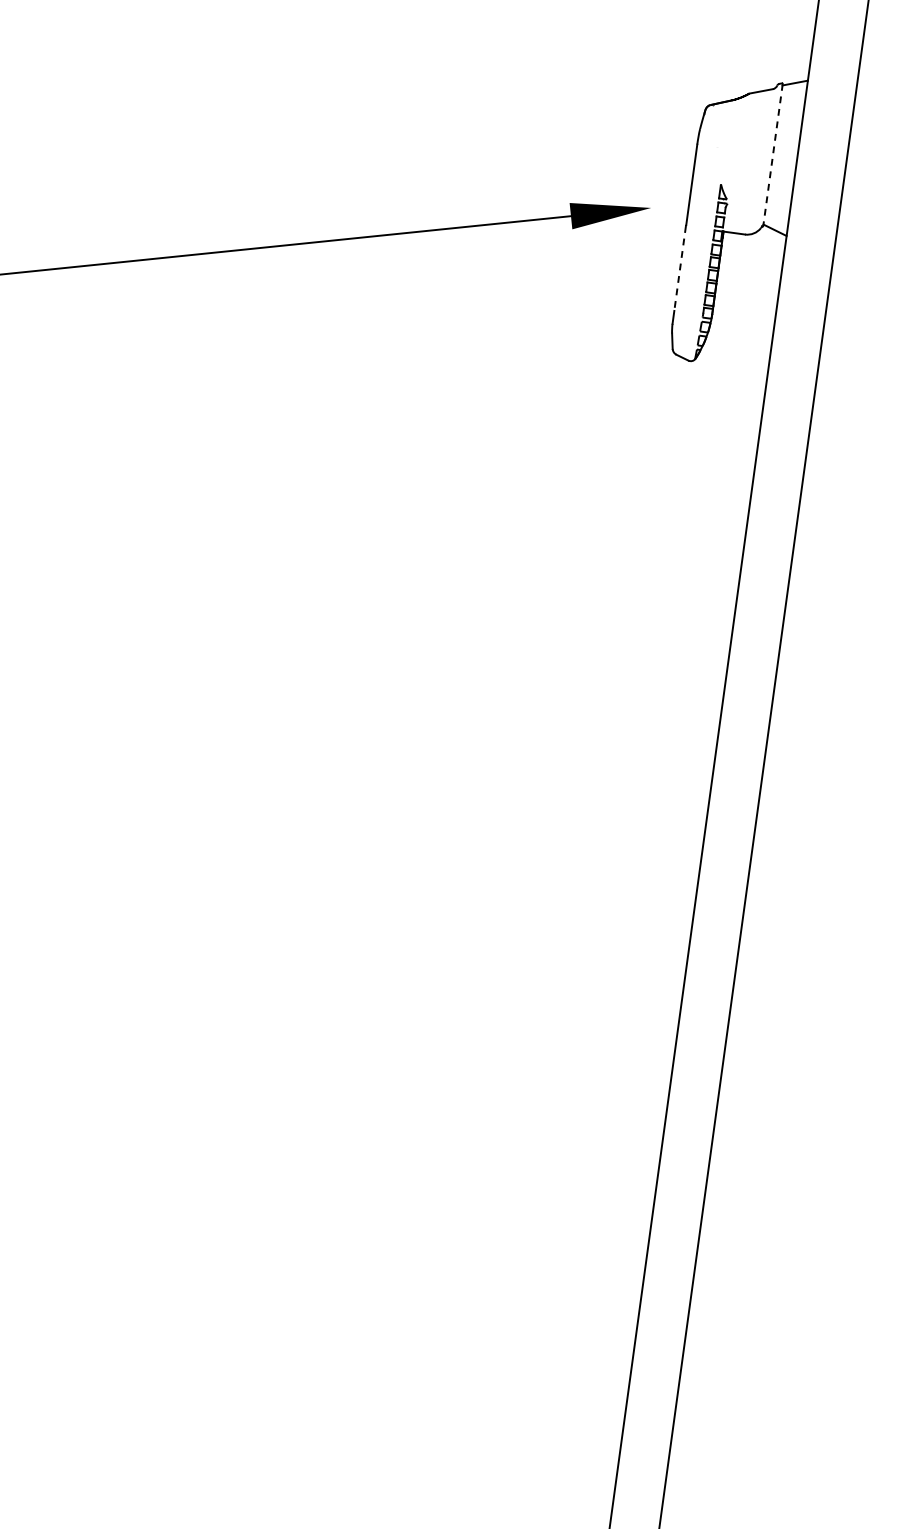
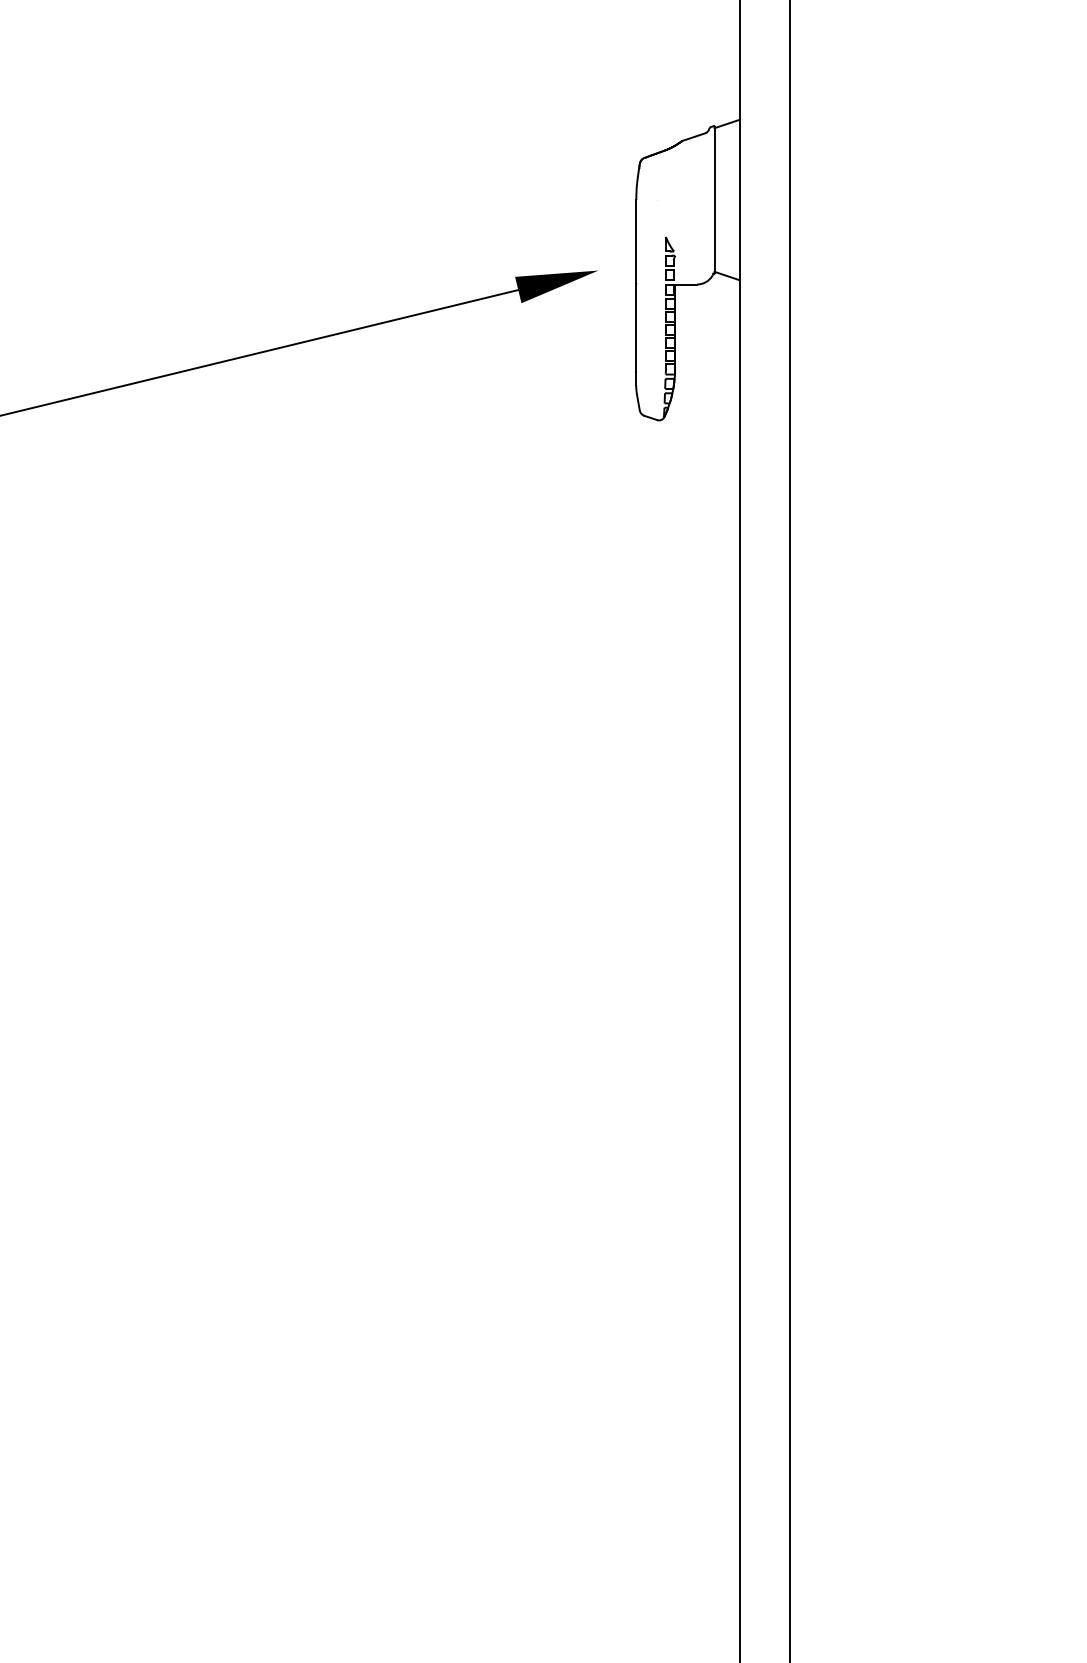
line: (772, 155) -> (714, 200), dashed -> solid
line: (680, 268) -> (636, 327), dashed -> solid

